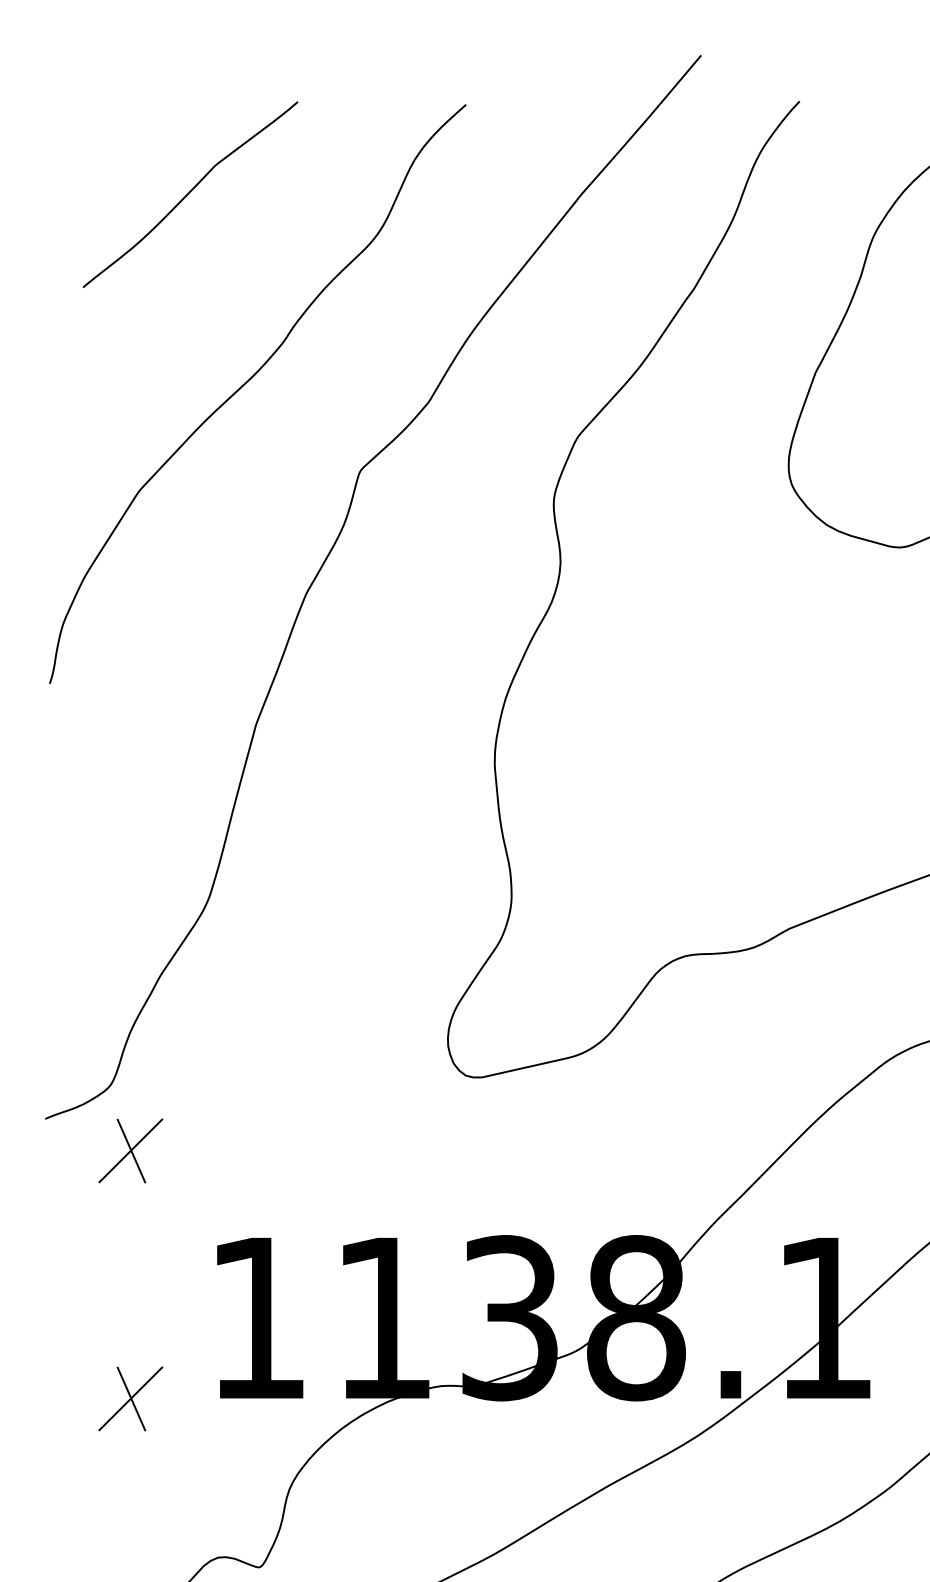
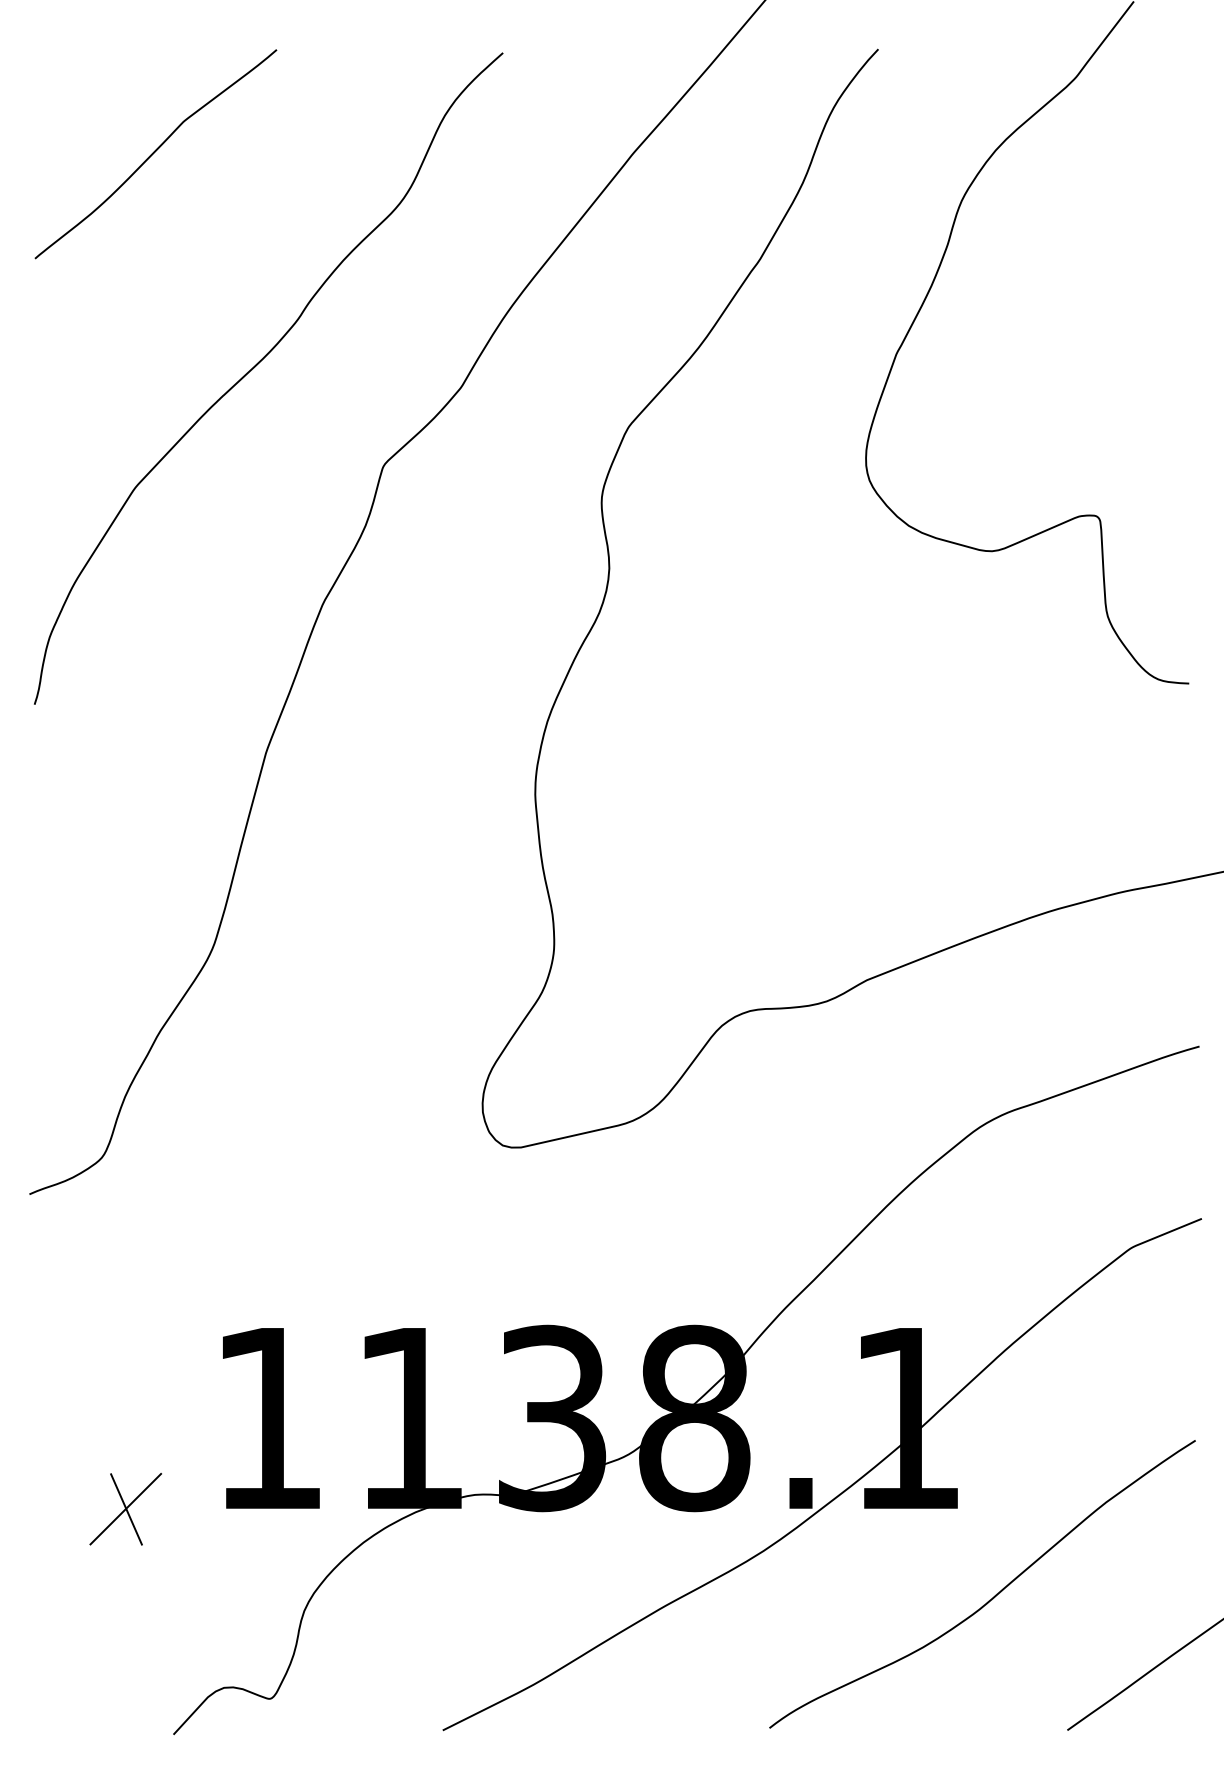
curve: (189, 194) -> (154, 153), moved
part: (130, 1151) -> (125, 1230), removed

